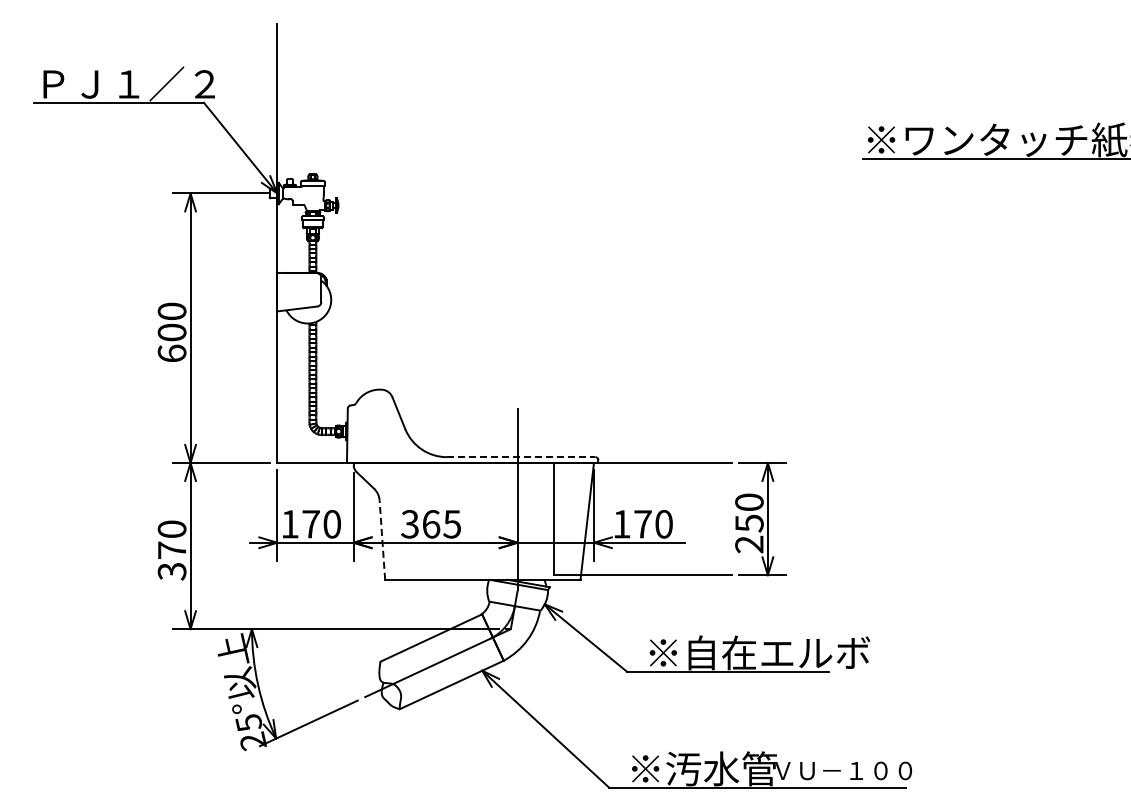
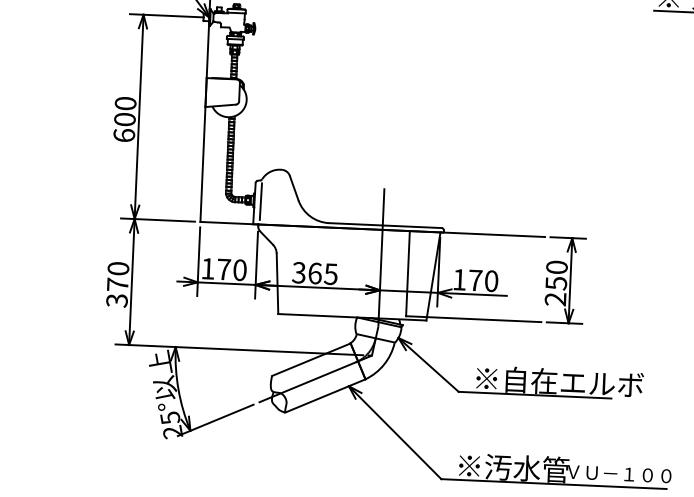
line: (355, 432) -> (260, 201), added
line: (521, 457) -> (385, 225), dashed -> solid
line: (382, 540) -> (277, 284), dashed -> solid

